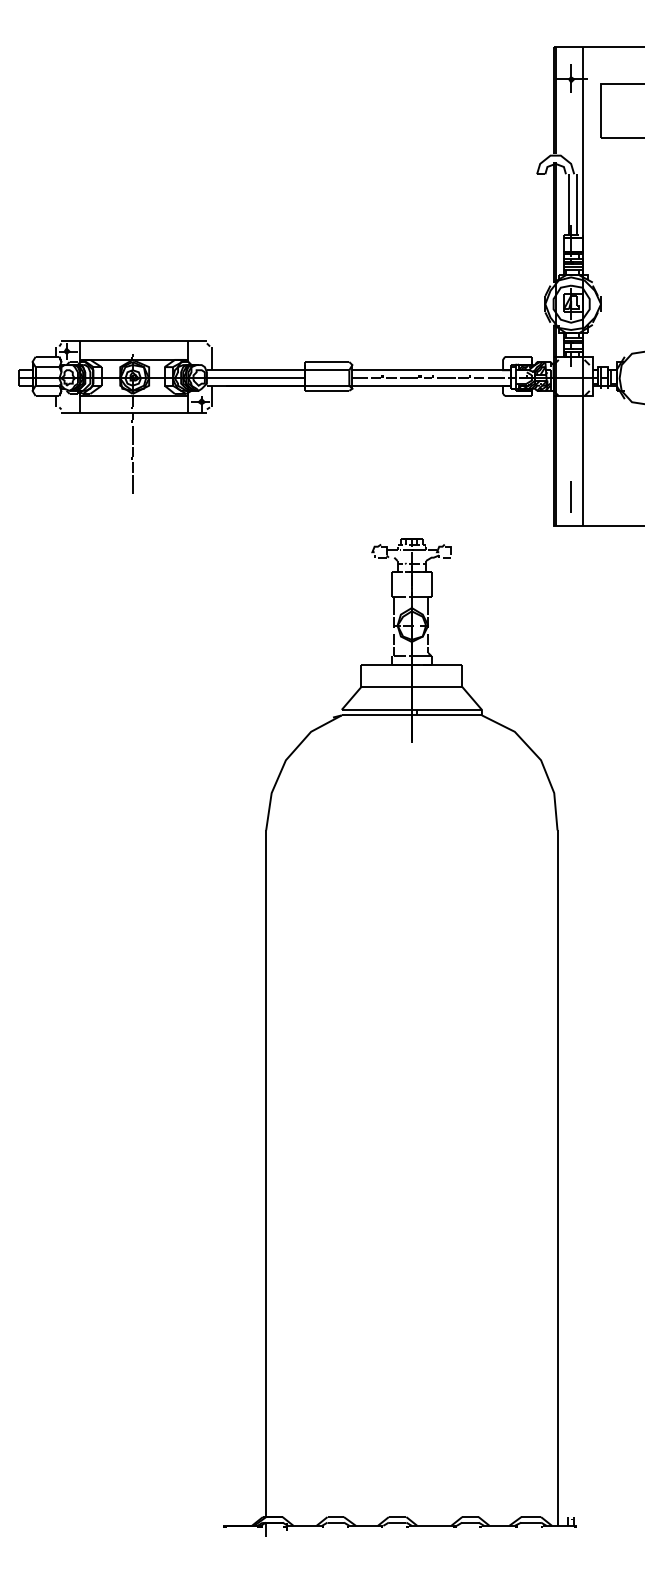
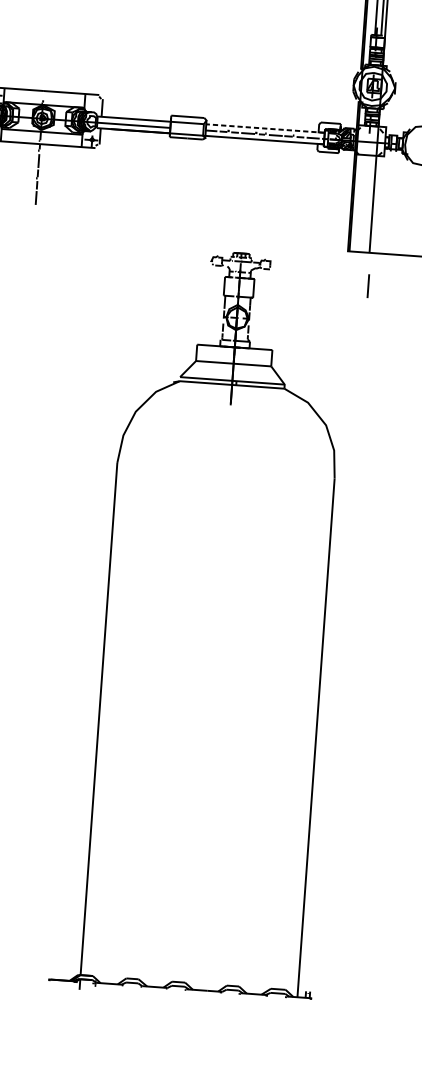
line: (431, 370) -> (265, 128), solid -> dashed
line: (570, 496) -> (367, 286), moved

